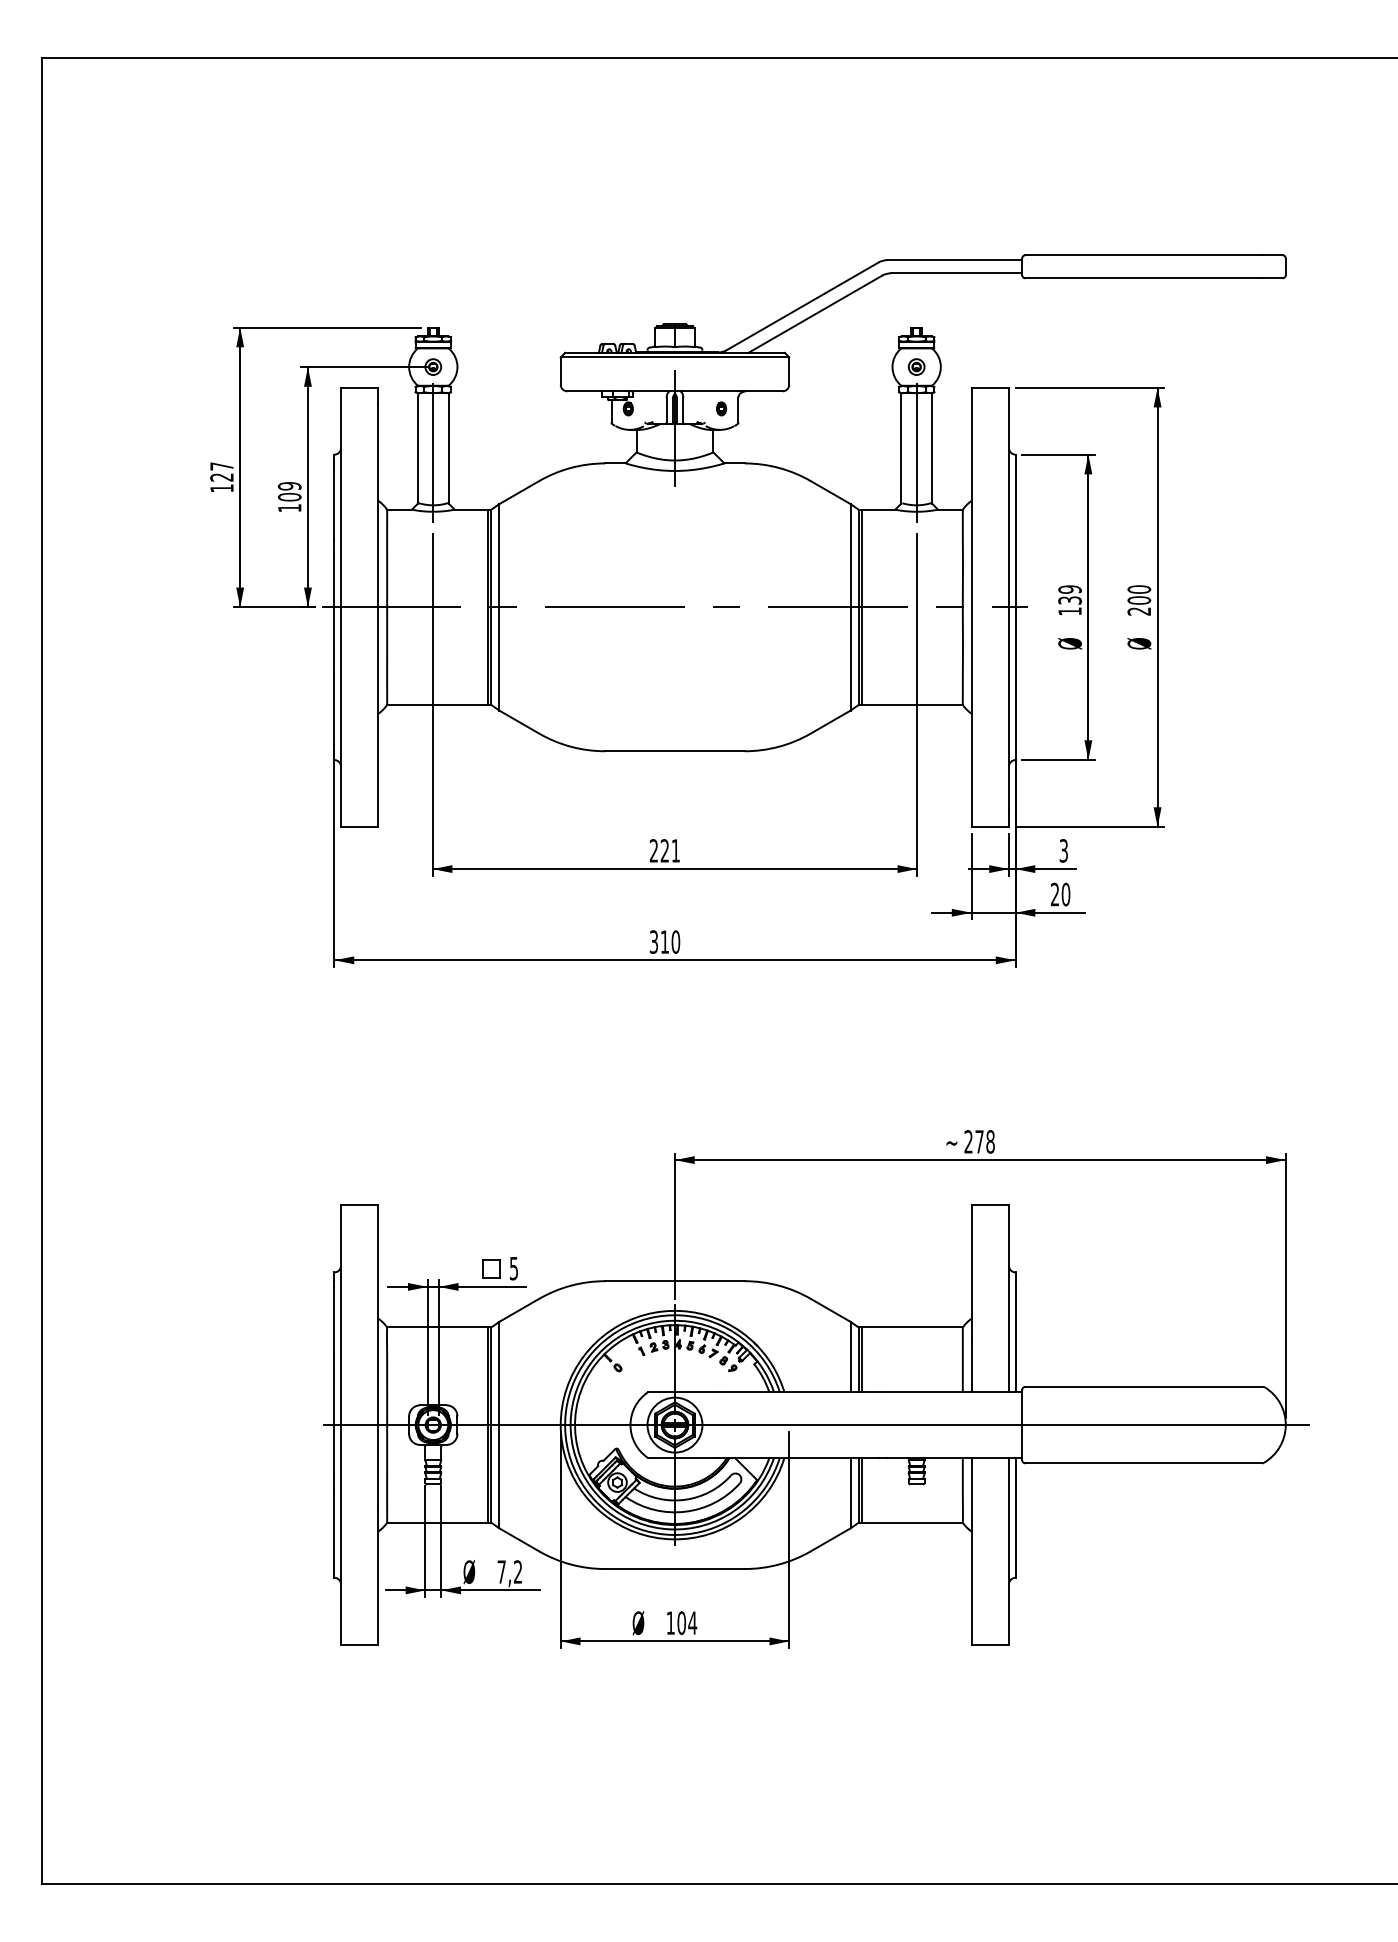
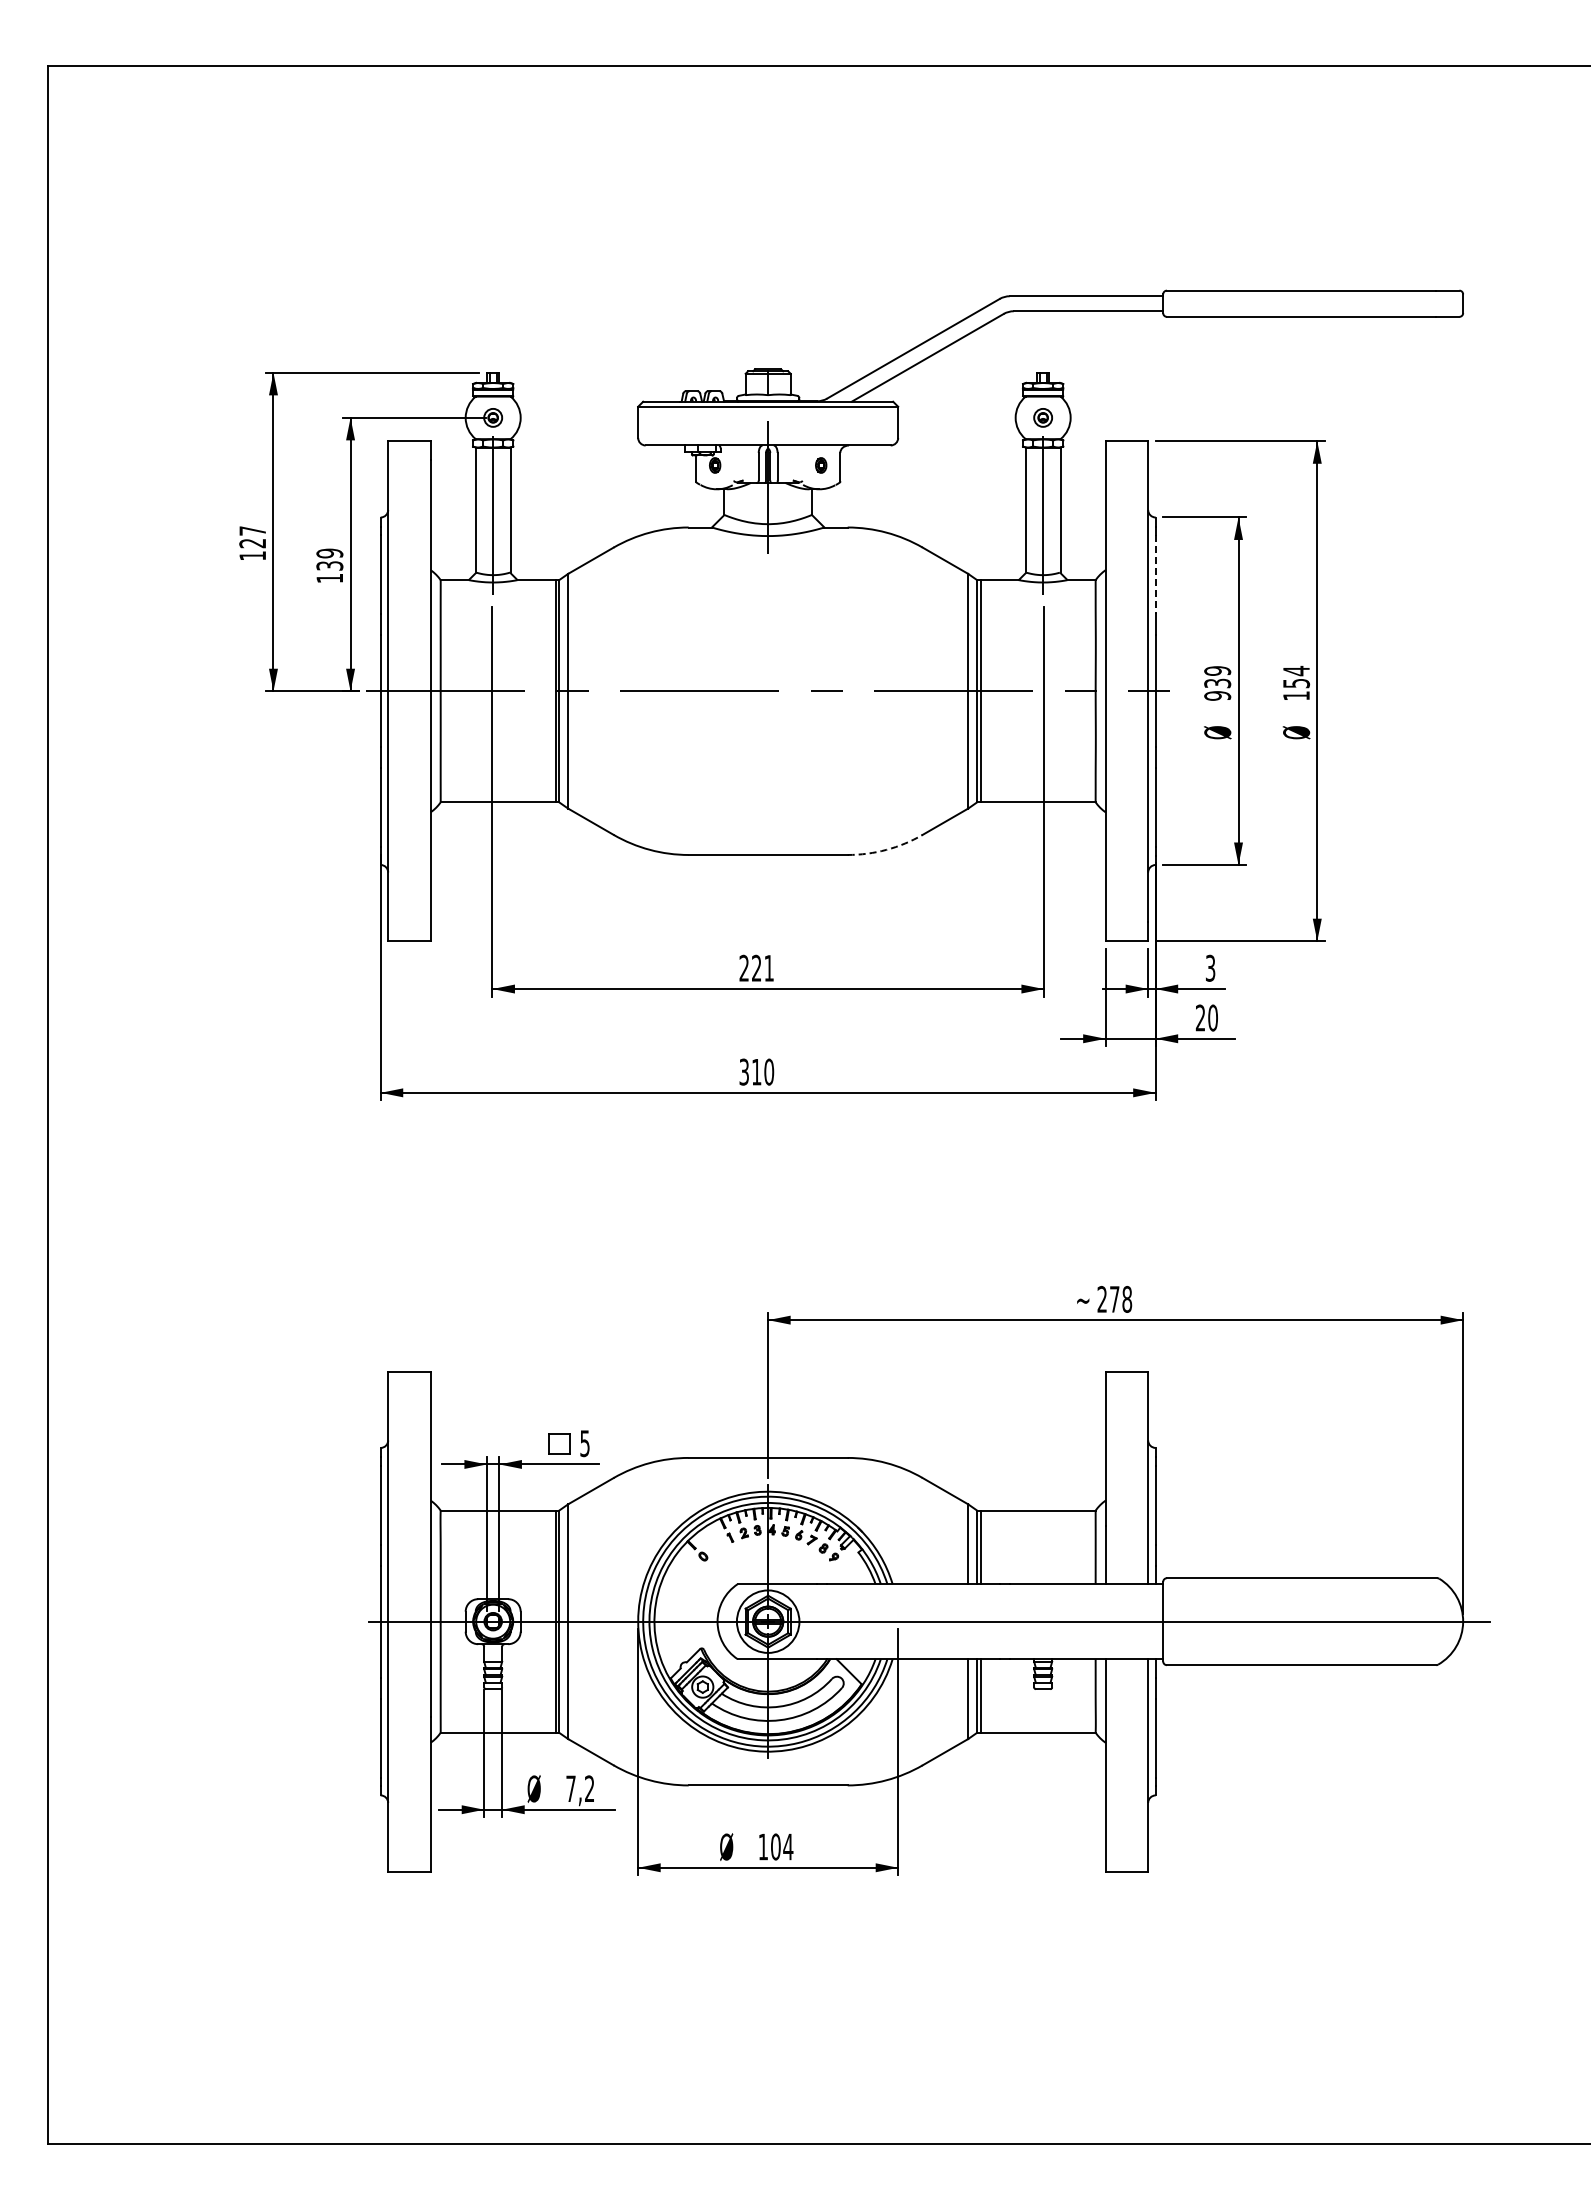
text: (289, 496) -> (329, 565), 109 -> 139
line: (1015, 504) -> (1155, 574), solid -> dashed
text: (1139, 599) -> (1296, 682), 200 -> 154
text: (1069, 611) -> (1217, 695), 139 -> 939
arc: (778, 746) -> (886, 849), solid -> dashed

